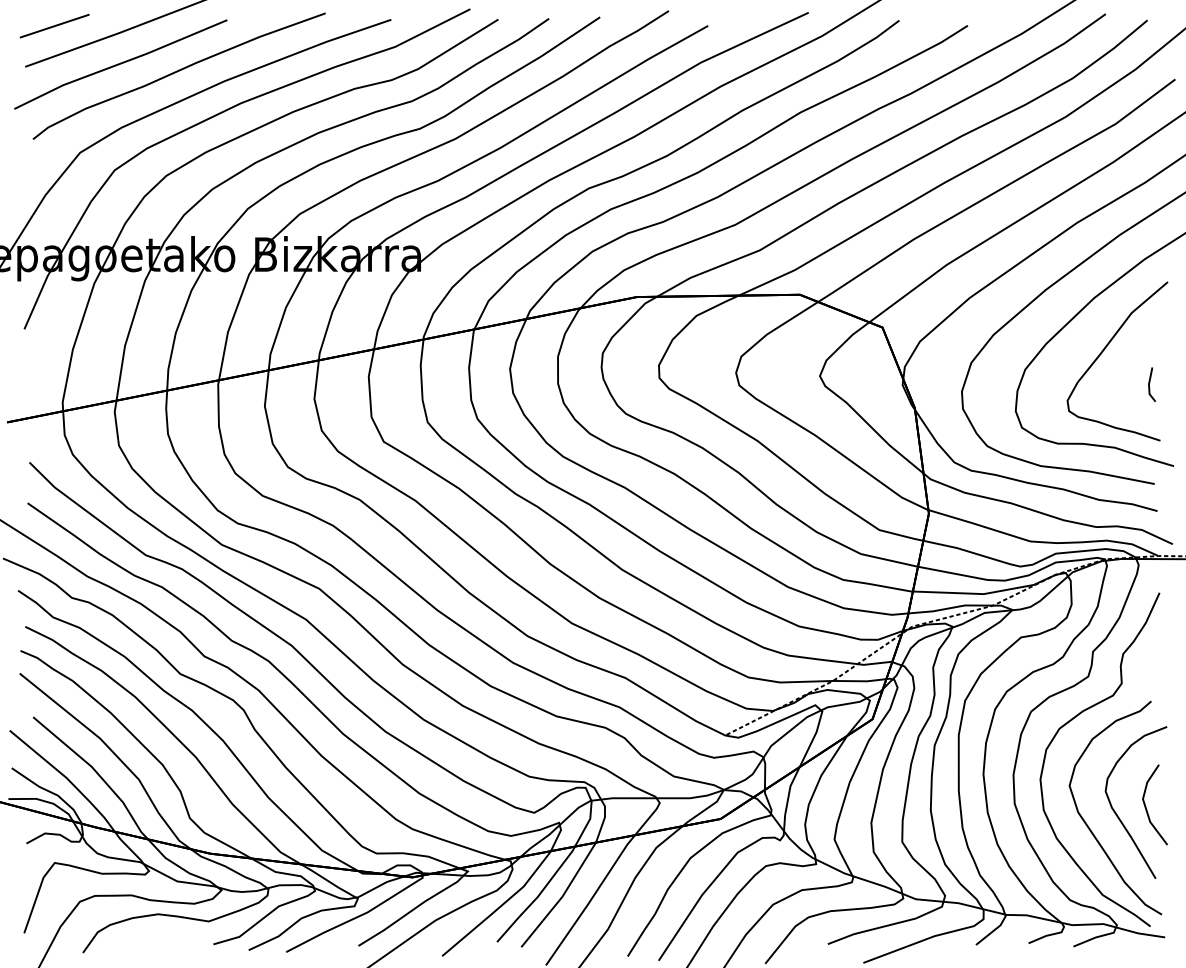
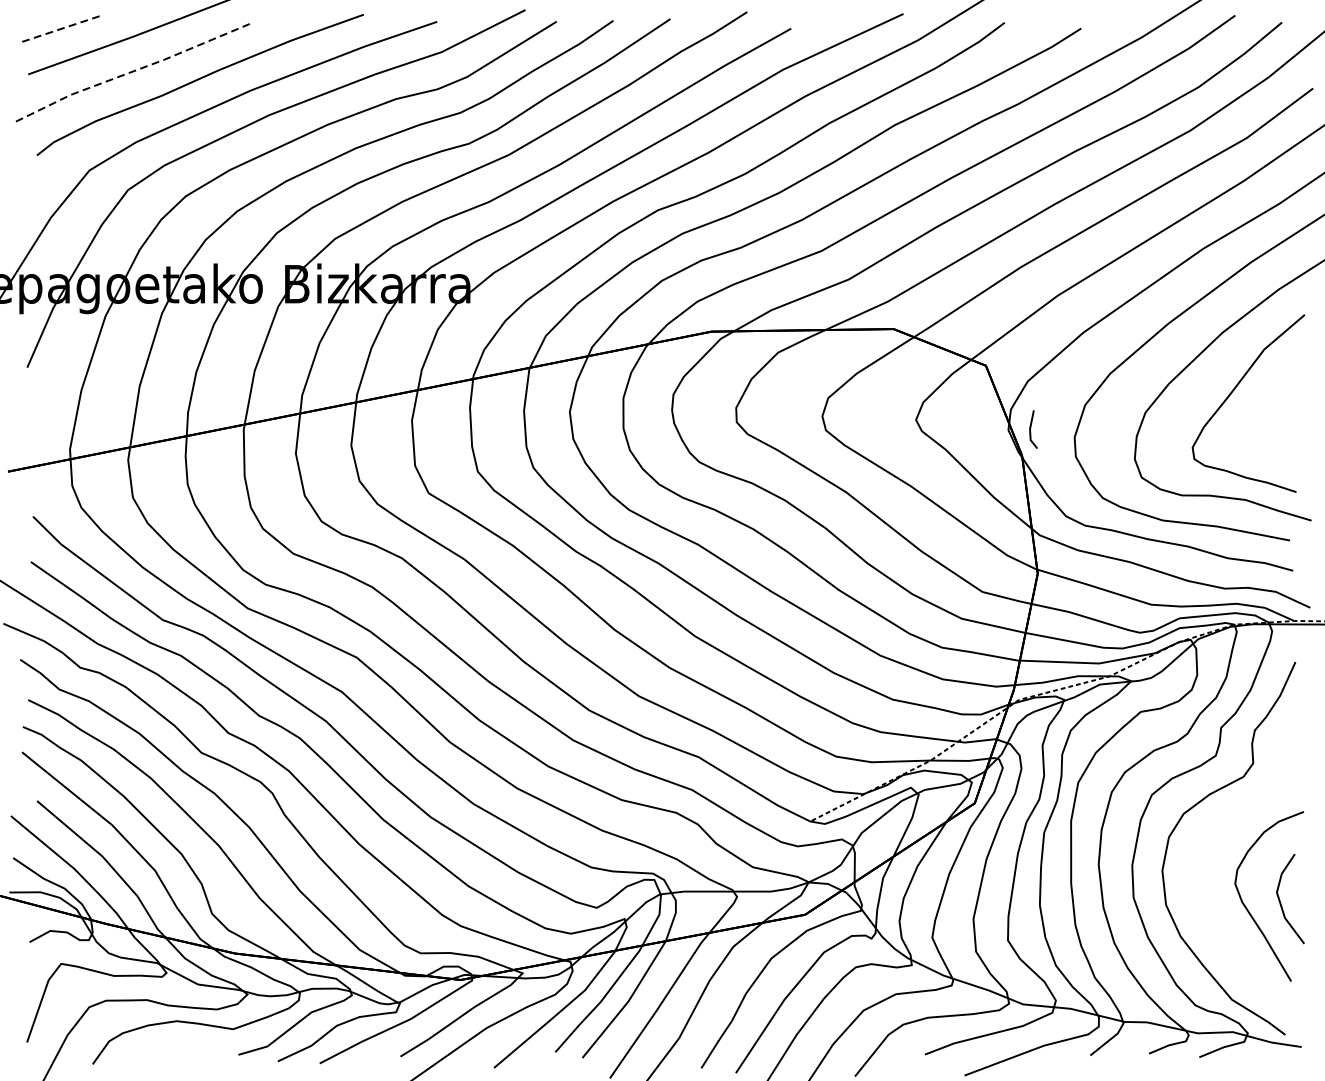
line: (54, 26) -> (60, 29), solid -> dashed
line: (120, 63) -> (134, 70), solid -> dashed
line: (1150, 383) -> (1031, 428), moved
curve: (1088, 825) -> (1216, 922), removed

